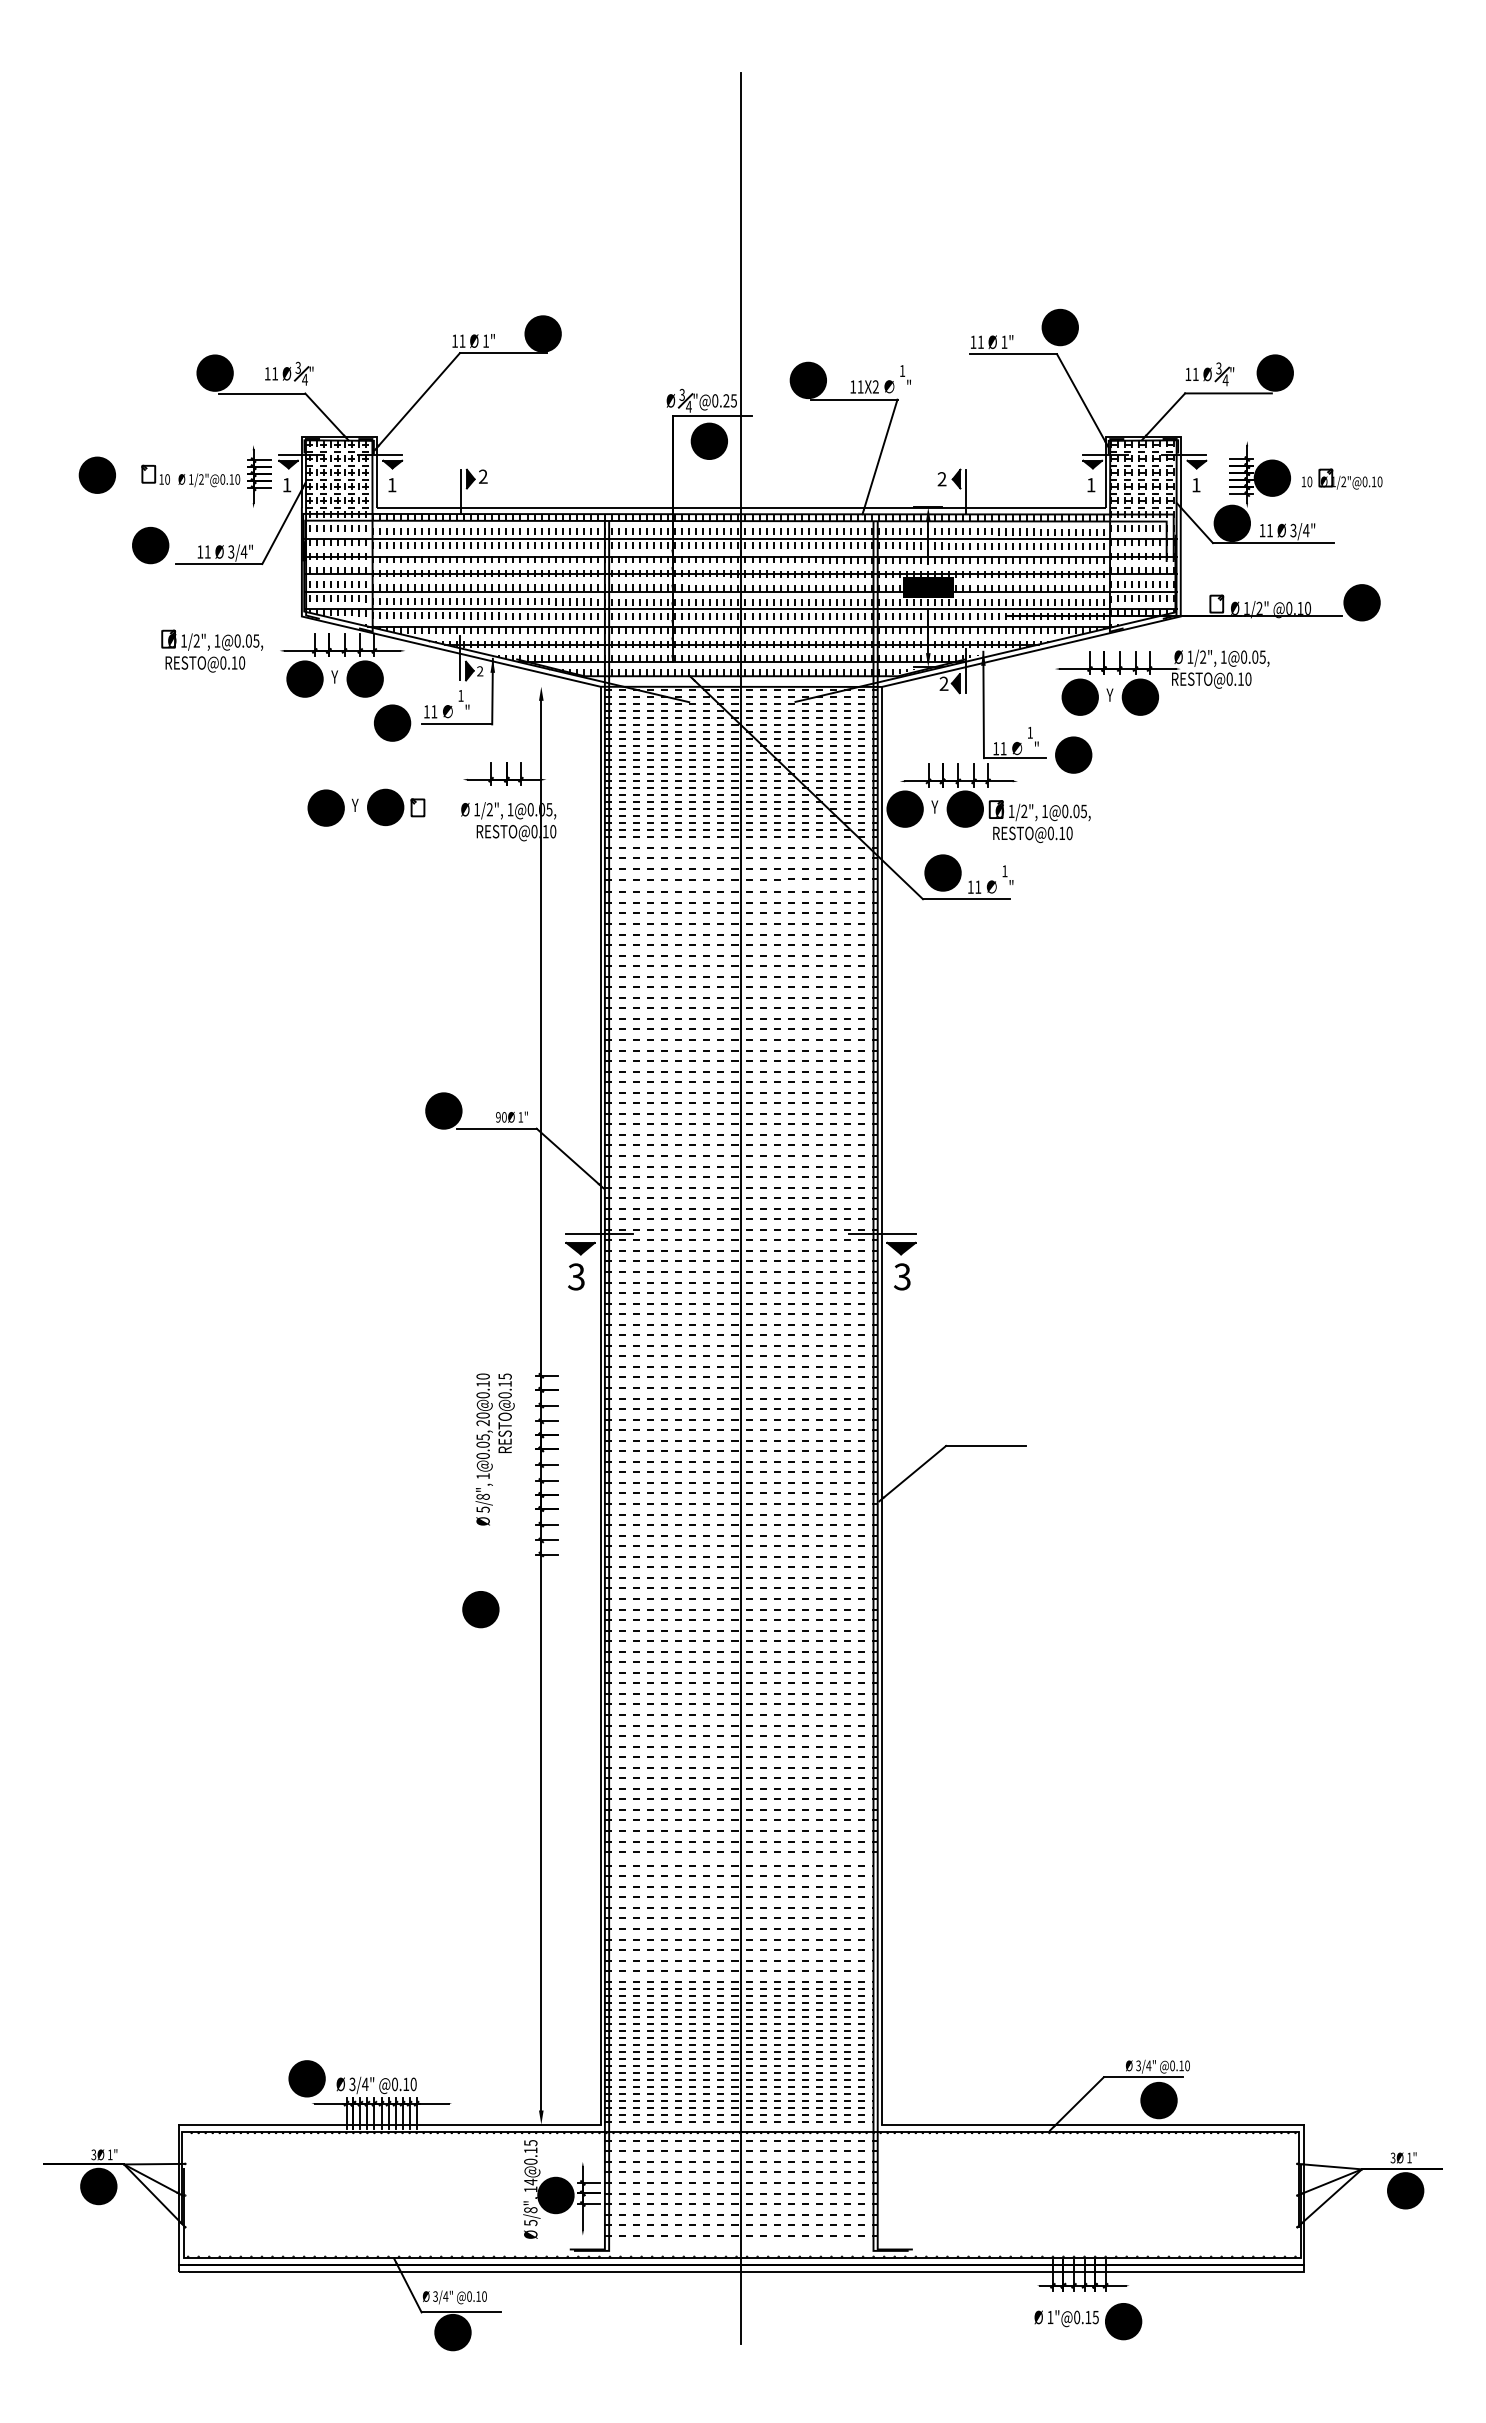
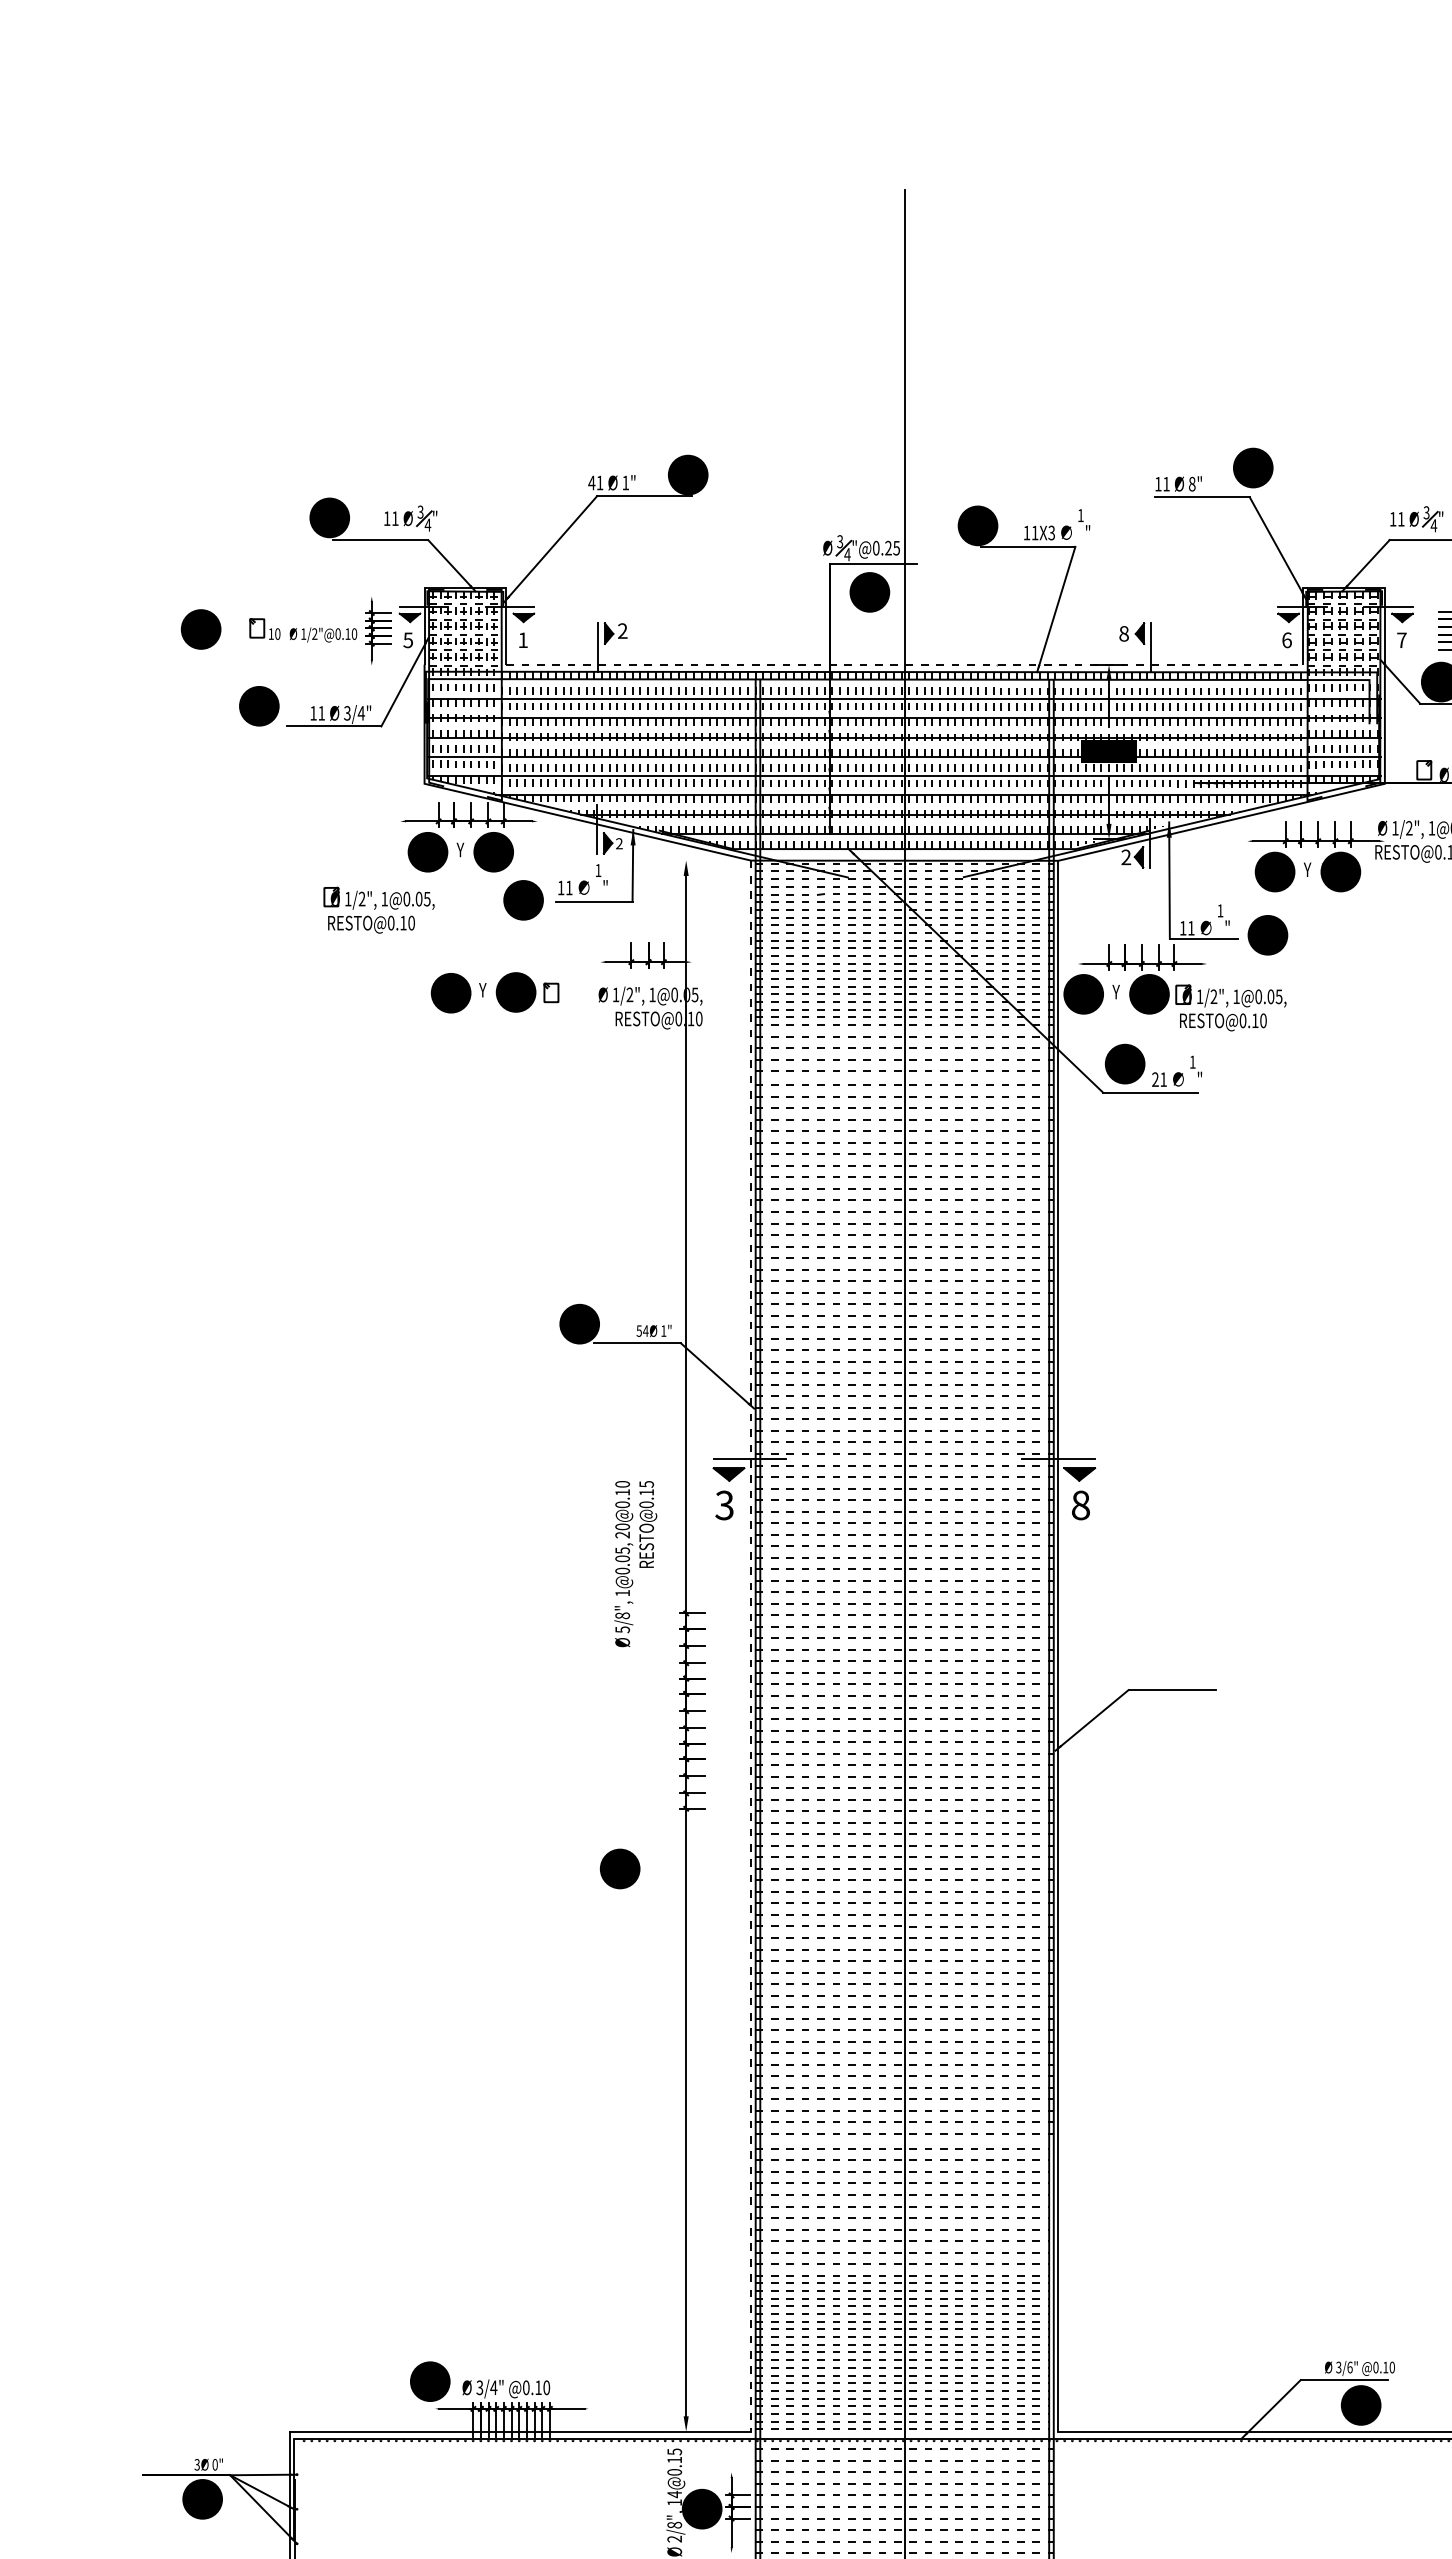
text: (454, 340) -> (591, 482), 11 -> 41
text: (1004, 342) -> (1192, 484), 1 -> 8
text: (875, 387) -> (1051, 533), 11X2 -> 11X3
text: (941, 479) -> (1123, 634), 2 -> 8
text: (286, 485) -> (407, 640), 1 -> 5
text: (1091, 485) -> (1287, 640), 1 -> 6
text: (1196, 485) -> (1402, 640), 1 -> 7
line: (742, 507) -> (906, 664), solid -> dashed
part: (212, 650) -> (379, 909), moved
text: (970, 886) -> (1155, 1078), 11 -> 21
text: (501, 1117) -> (642, 1331), 90Ø -> 54Ø
text: (902, 1276) -> (1080, 1505), 3 -> 8
line: (600, 1405) -> (750, 1645), solid -> dashed
text: (494, 1449) -> (635, 1564), moved
text: (1148, 2065) -> (1349, 2367), 3/4" -> 3/6"
text: (109, 2154) -> (214, 2464), 1" -> 0"
text: (530, 2222) -> (674, 2538), 5/8", -> 2/8",

